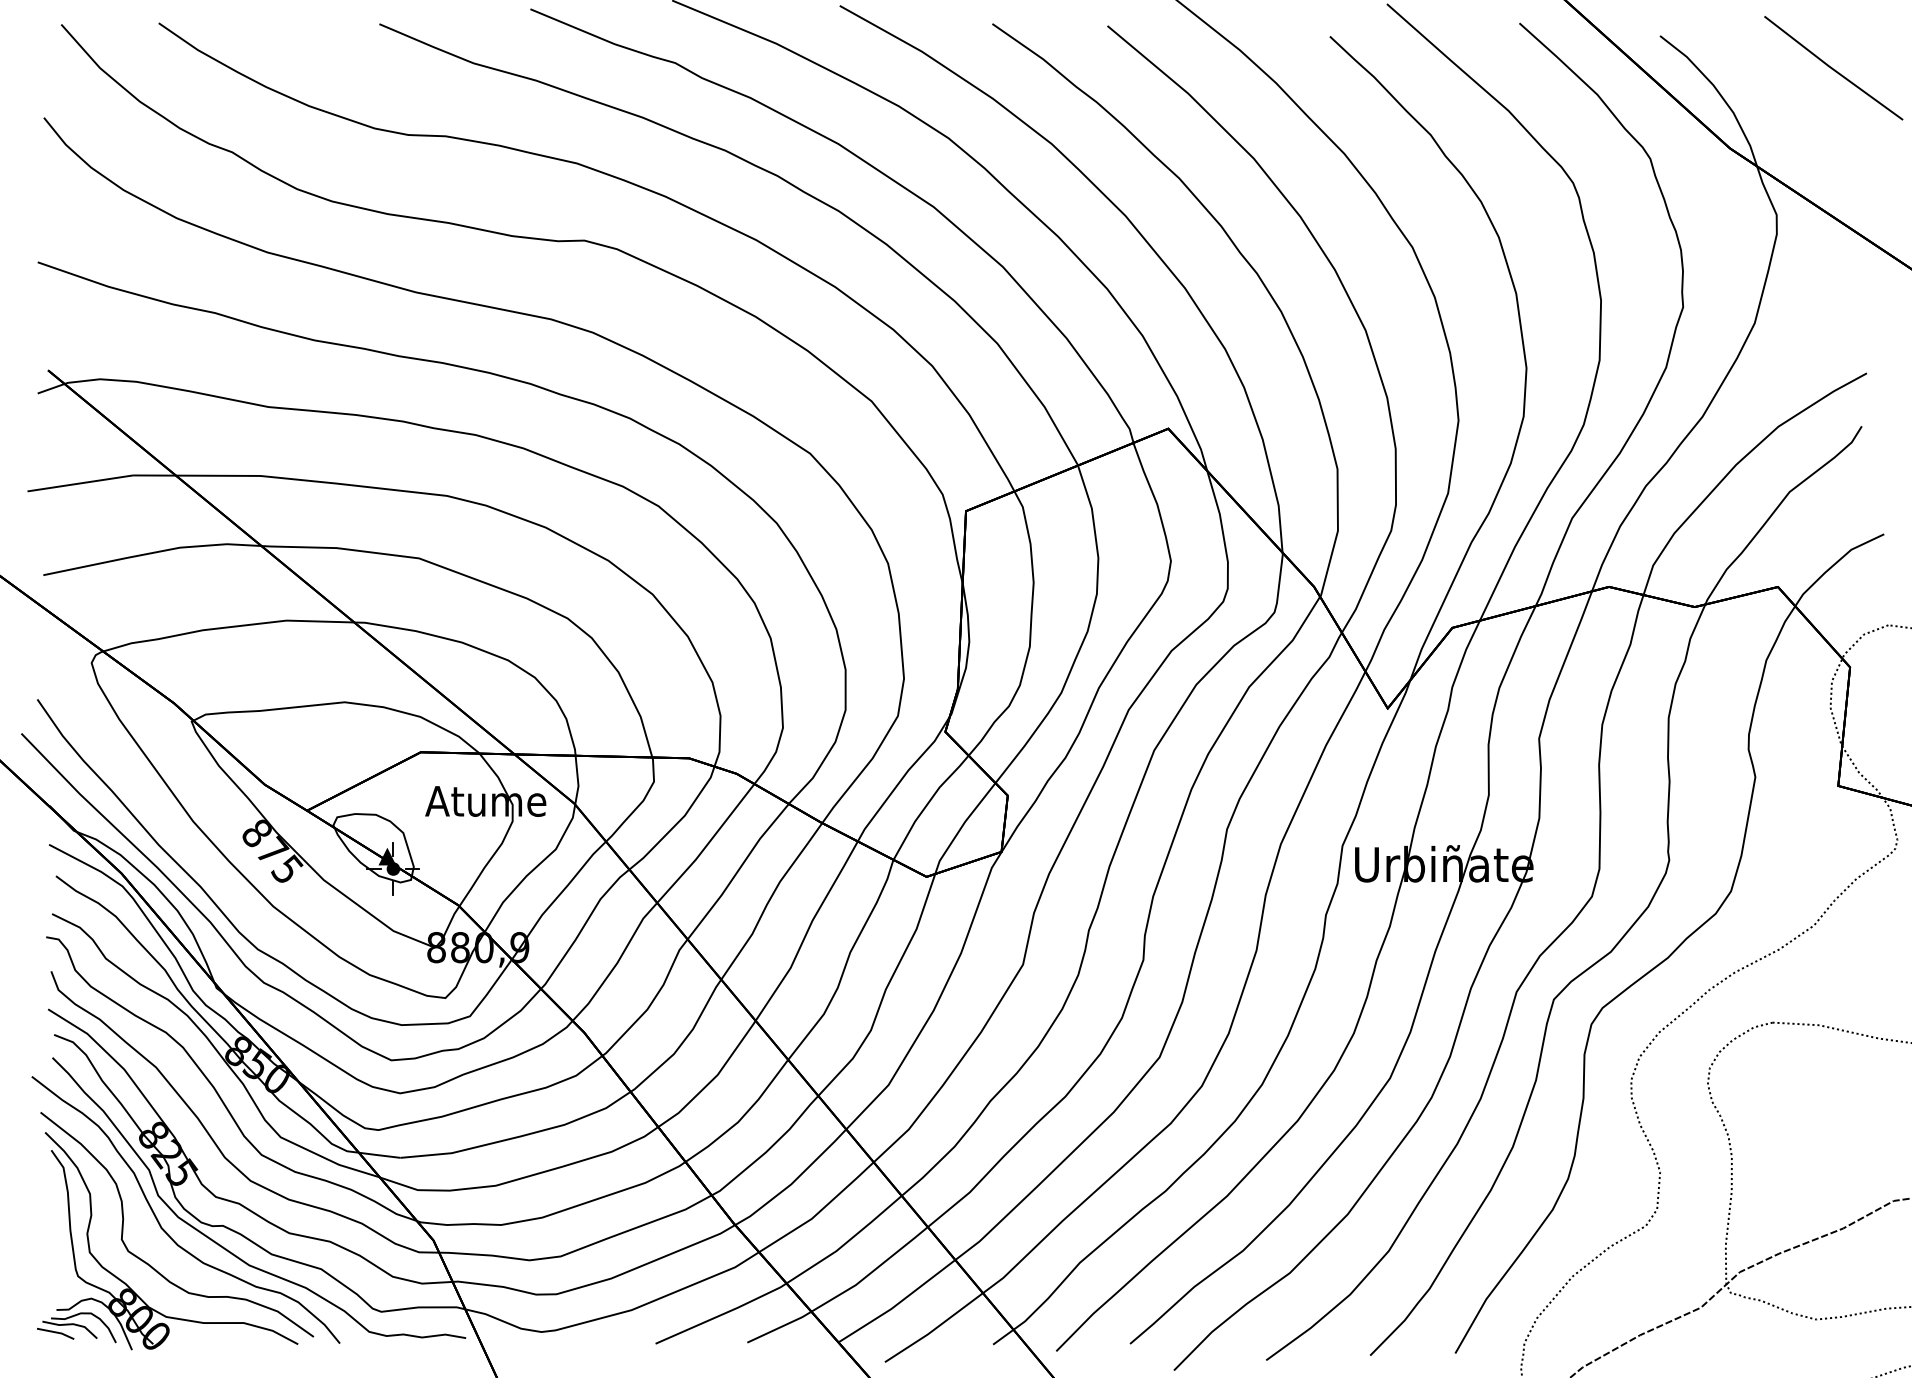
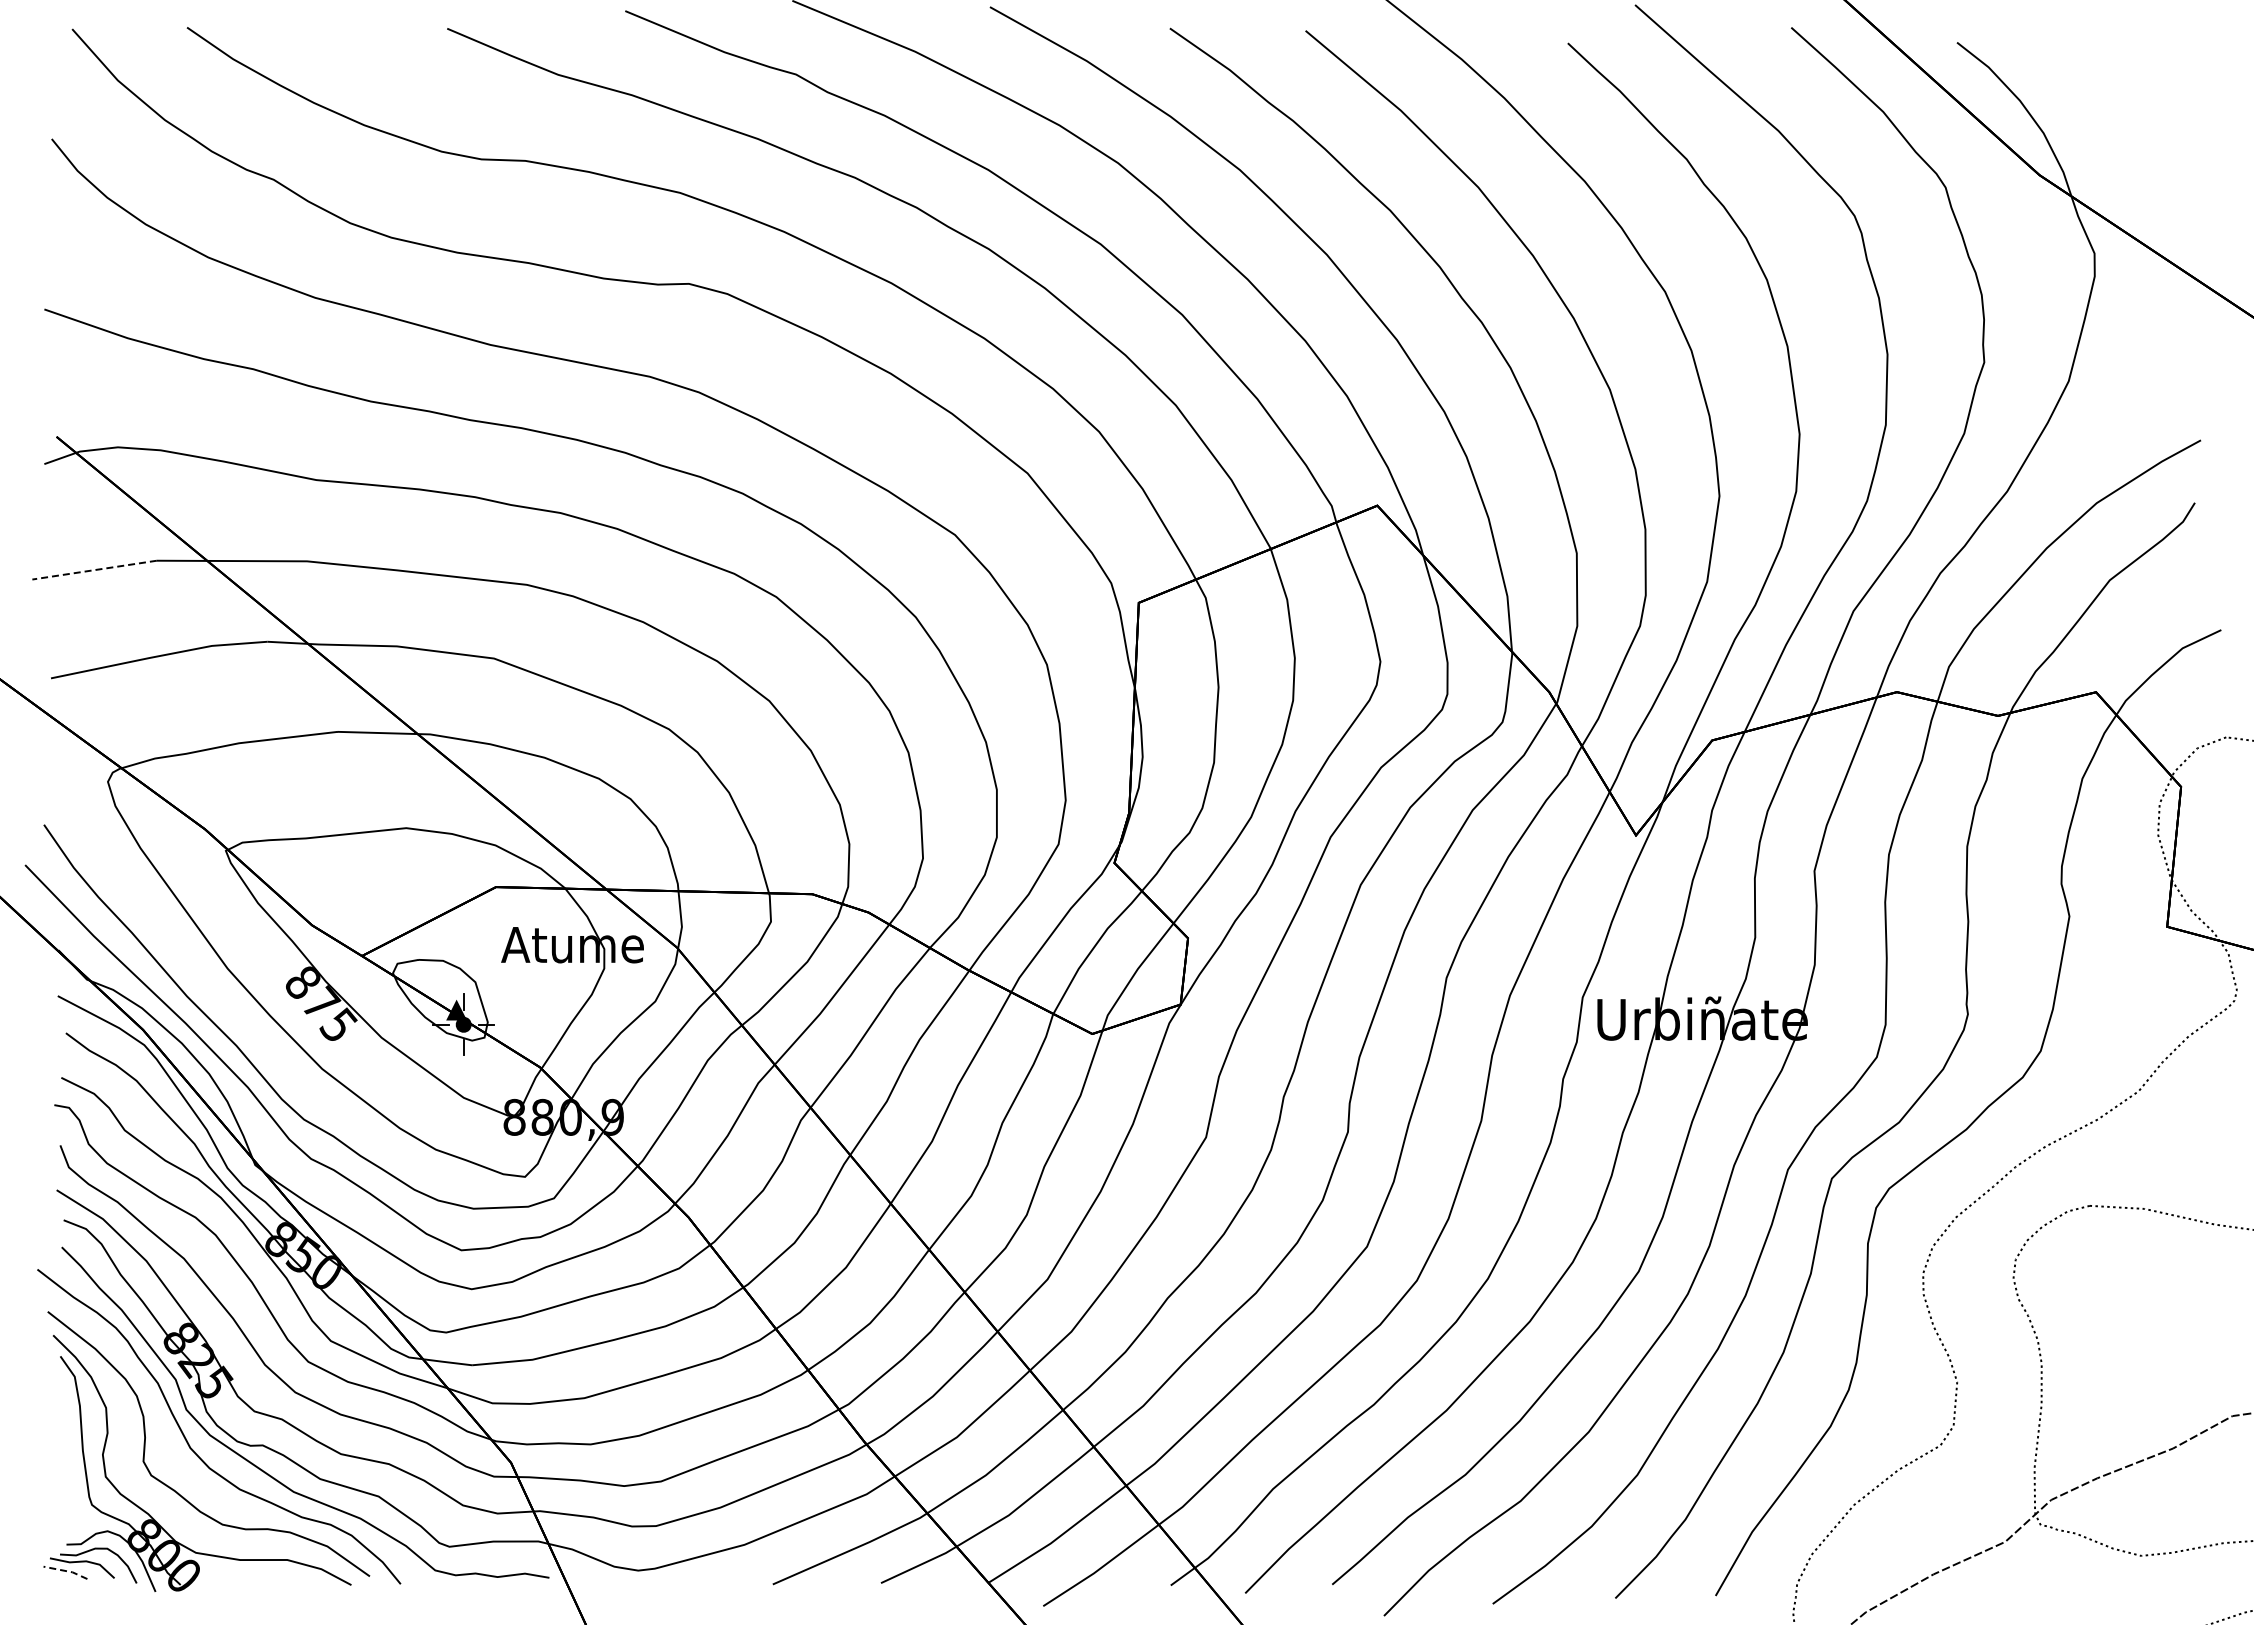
line: (1832, 68) -> (2160, 80), removed
line: (80, 483) -> (94, 570), solid -> dashed
line: (56, 1332) -> (66, 1571), solid -> dashed

